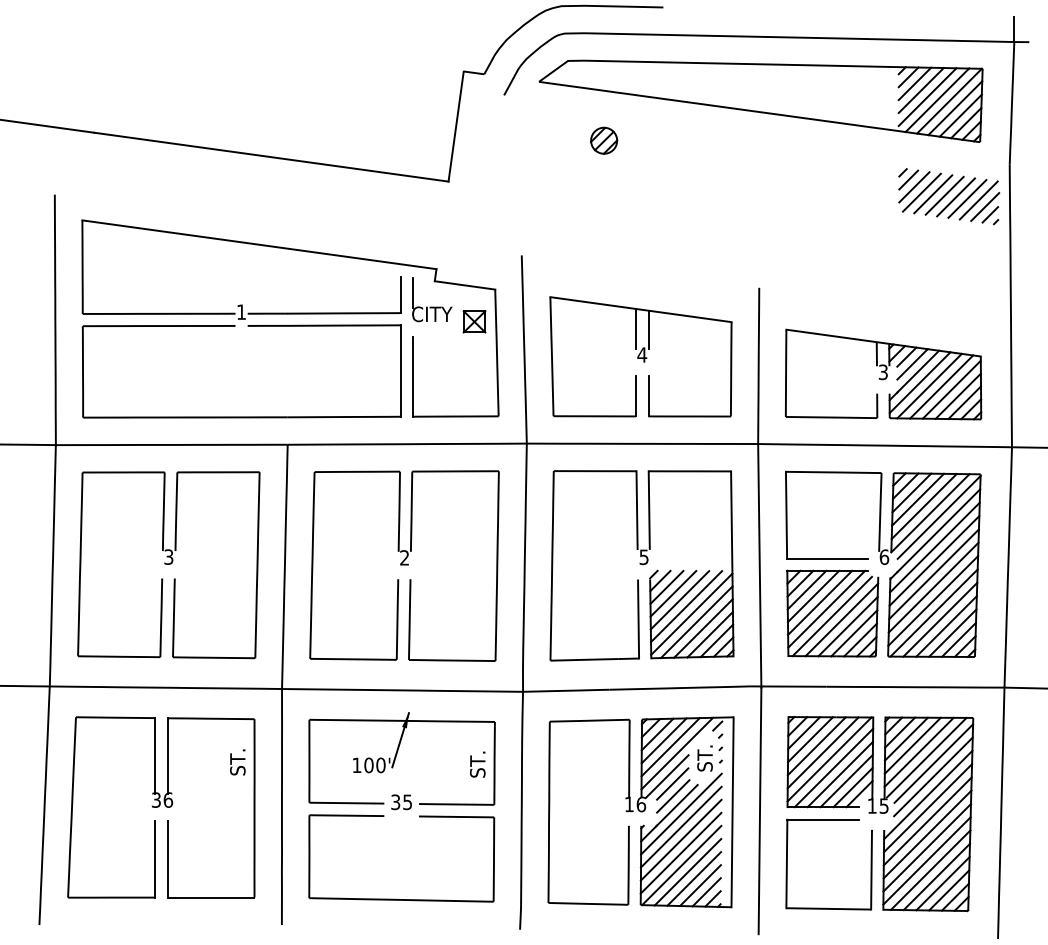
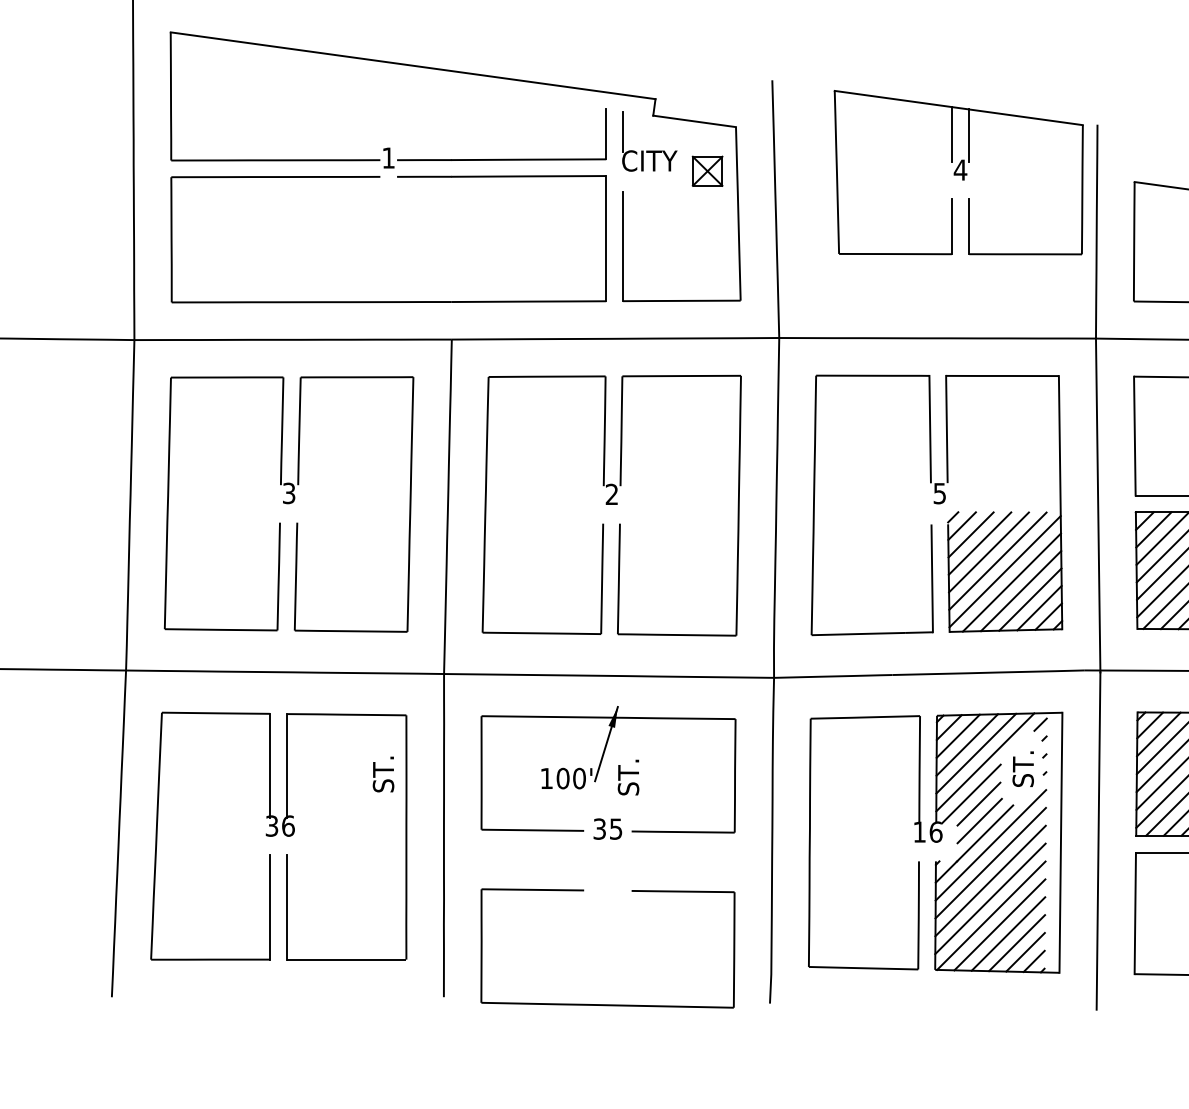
part: (640, 356) -> (958, 172), moved
text: (477, 764) -> (628, 777), moved
part: (396, 898) -> (600, 1003), moved

